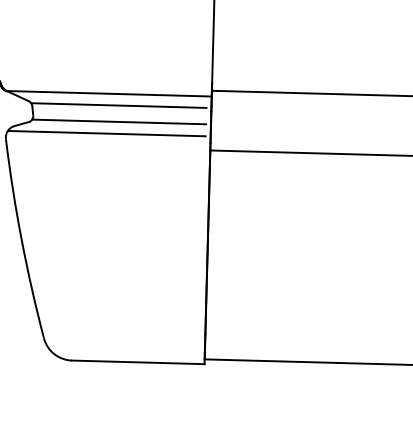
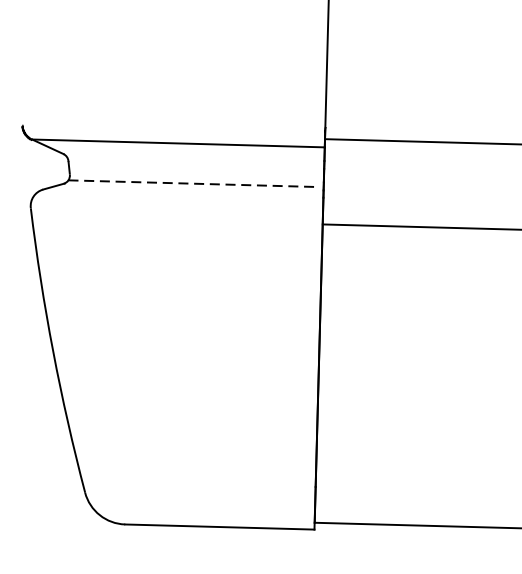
line: (118, 105) -> (191, 160), removed
line: (119, 121) -> (193, 183), solid -> dashed
line: (106, 133) -> (174, 200), removed

